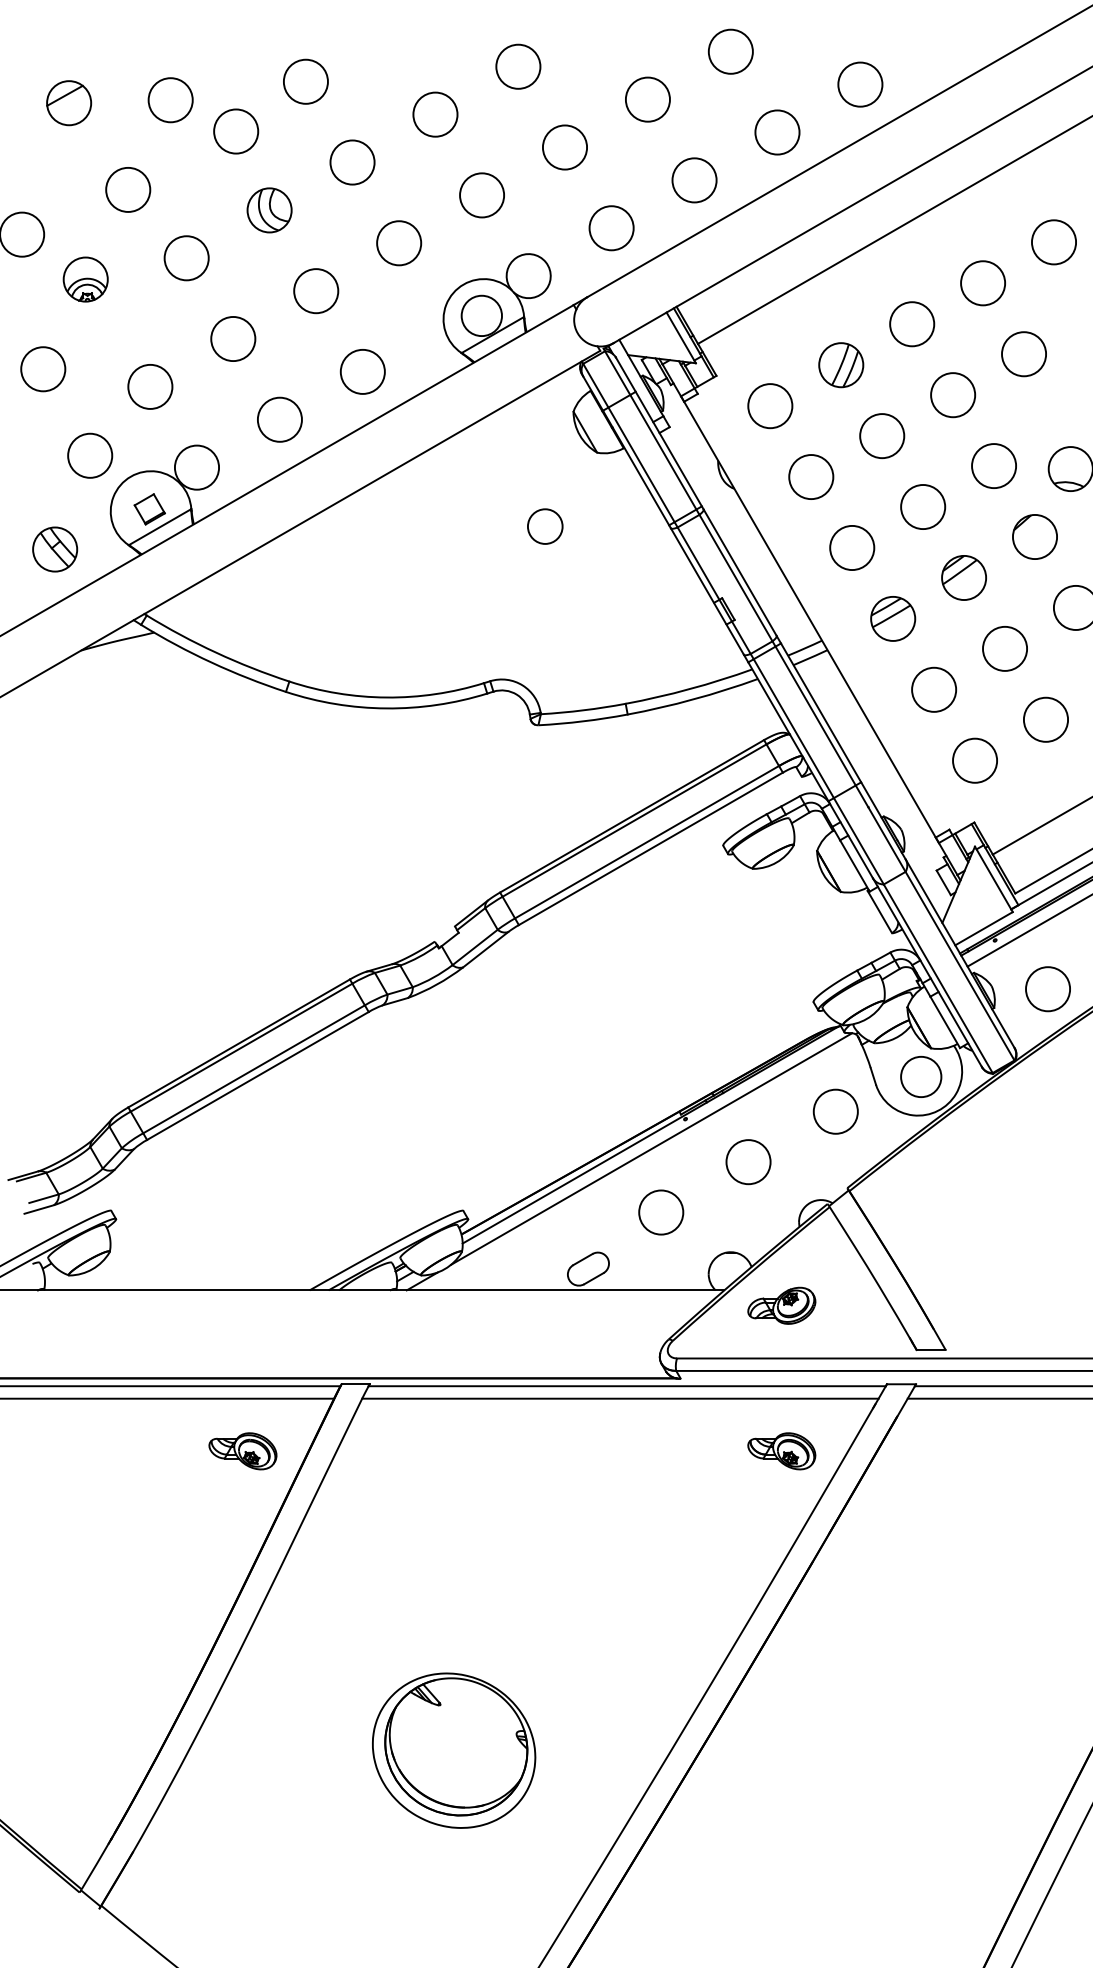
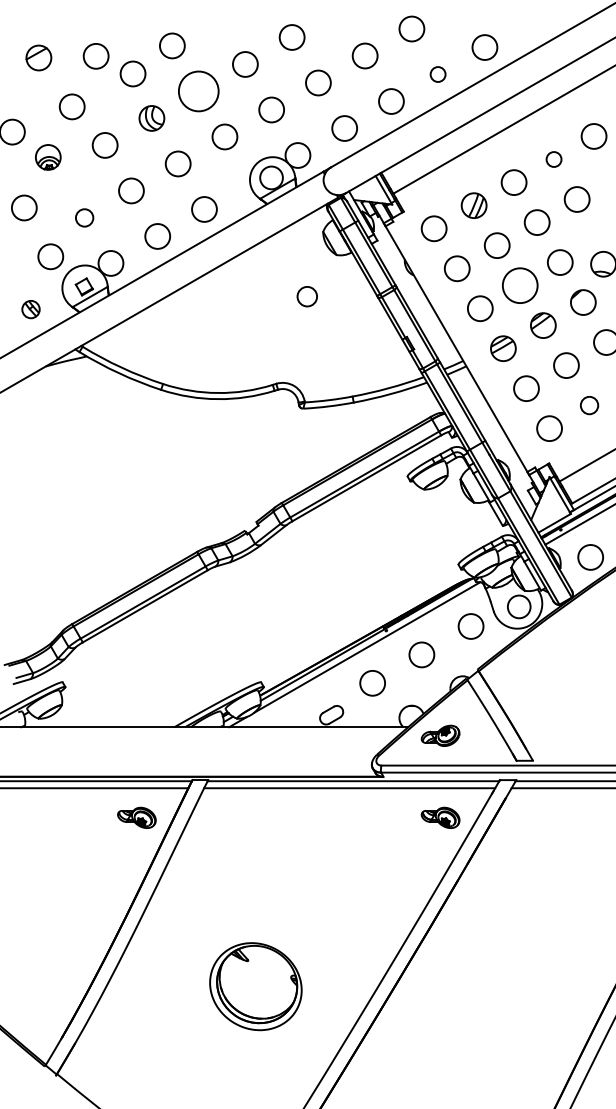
circle: (776, 132) -> (437, 74), size x0.6
circle: (352, 162) -> (198, 91), size x1.6
circle: (982, 283) -> (553, 159), size x0.6
circle: (149, 386) -> (84, 217), size x0.7
circle: (923, 506) -> (520, 285), size x1.4
part: (54, 549) -> (30, 309), size x0.7
circle: (1045, 719) -> (589, 405), size x0.7

